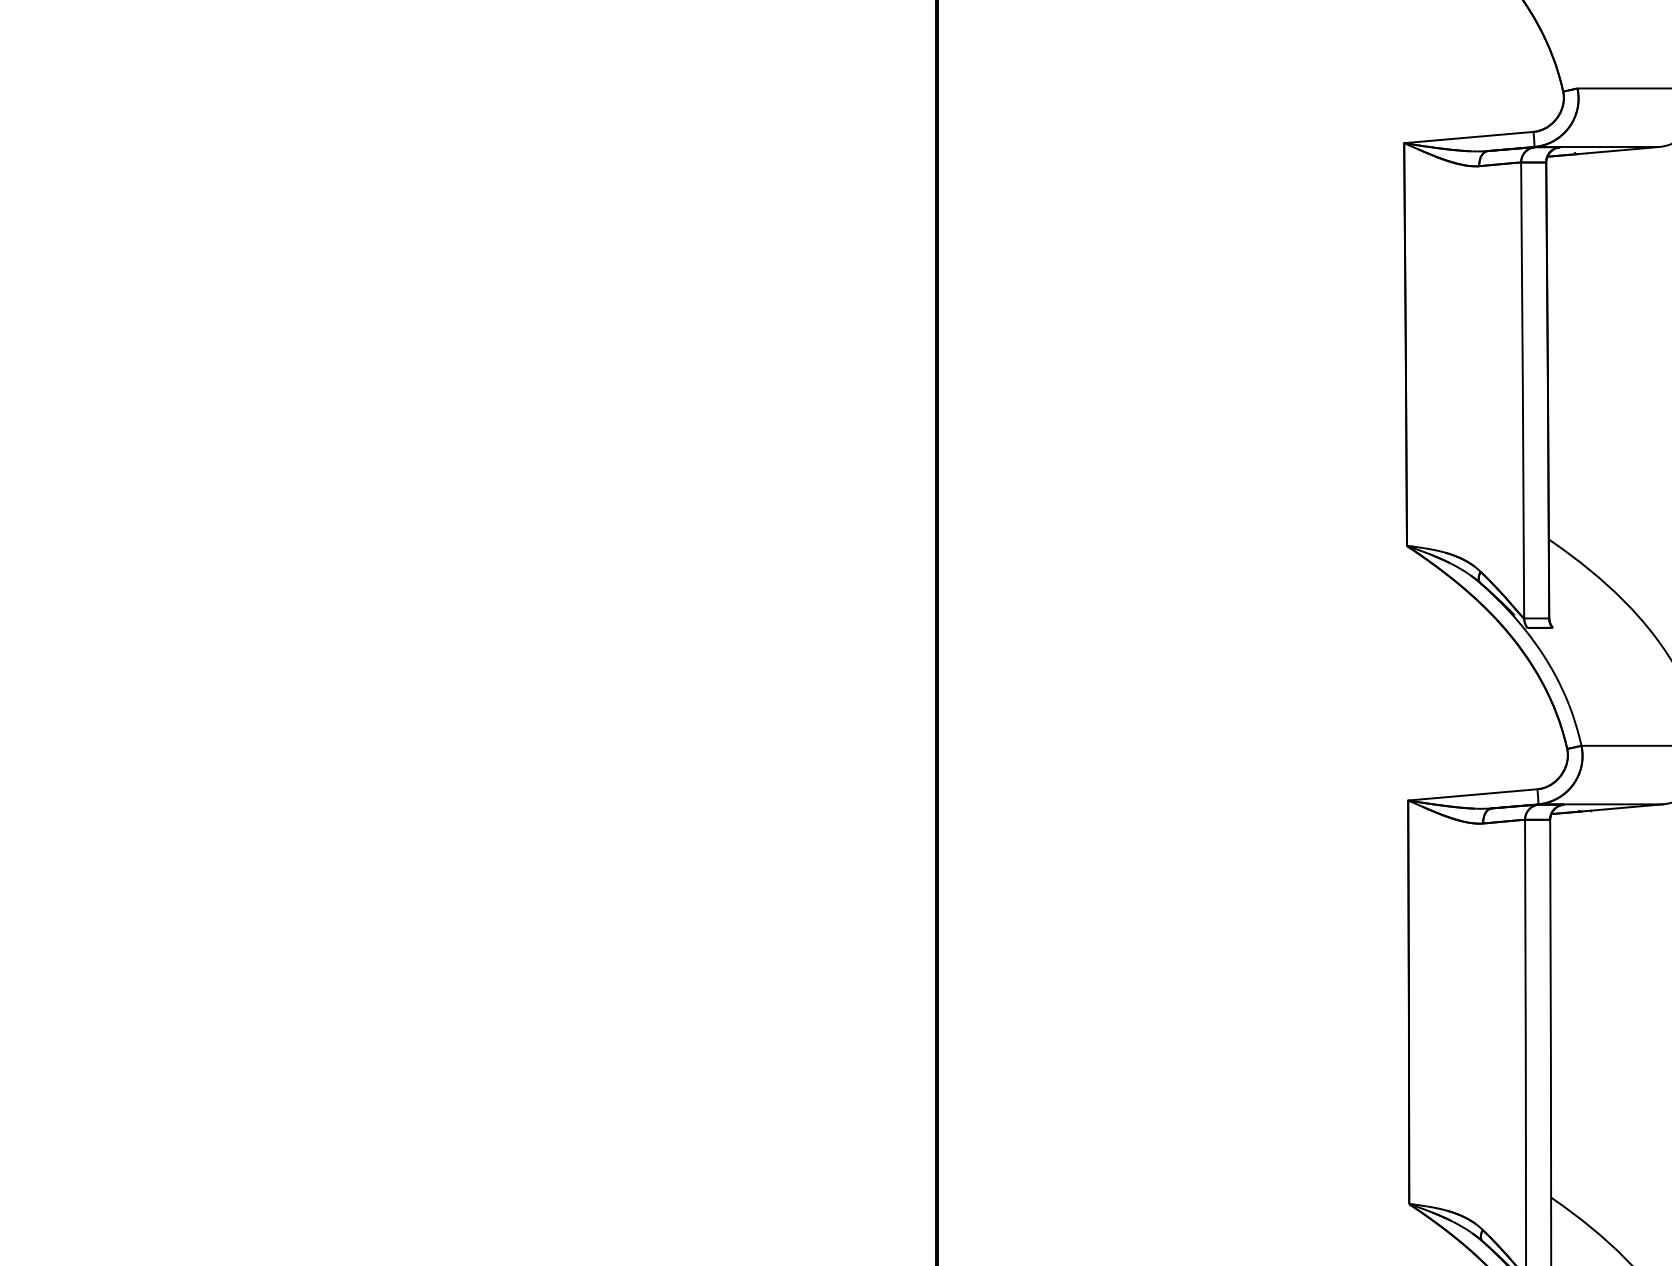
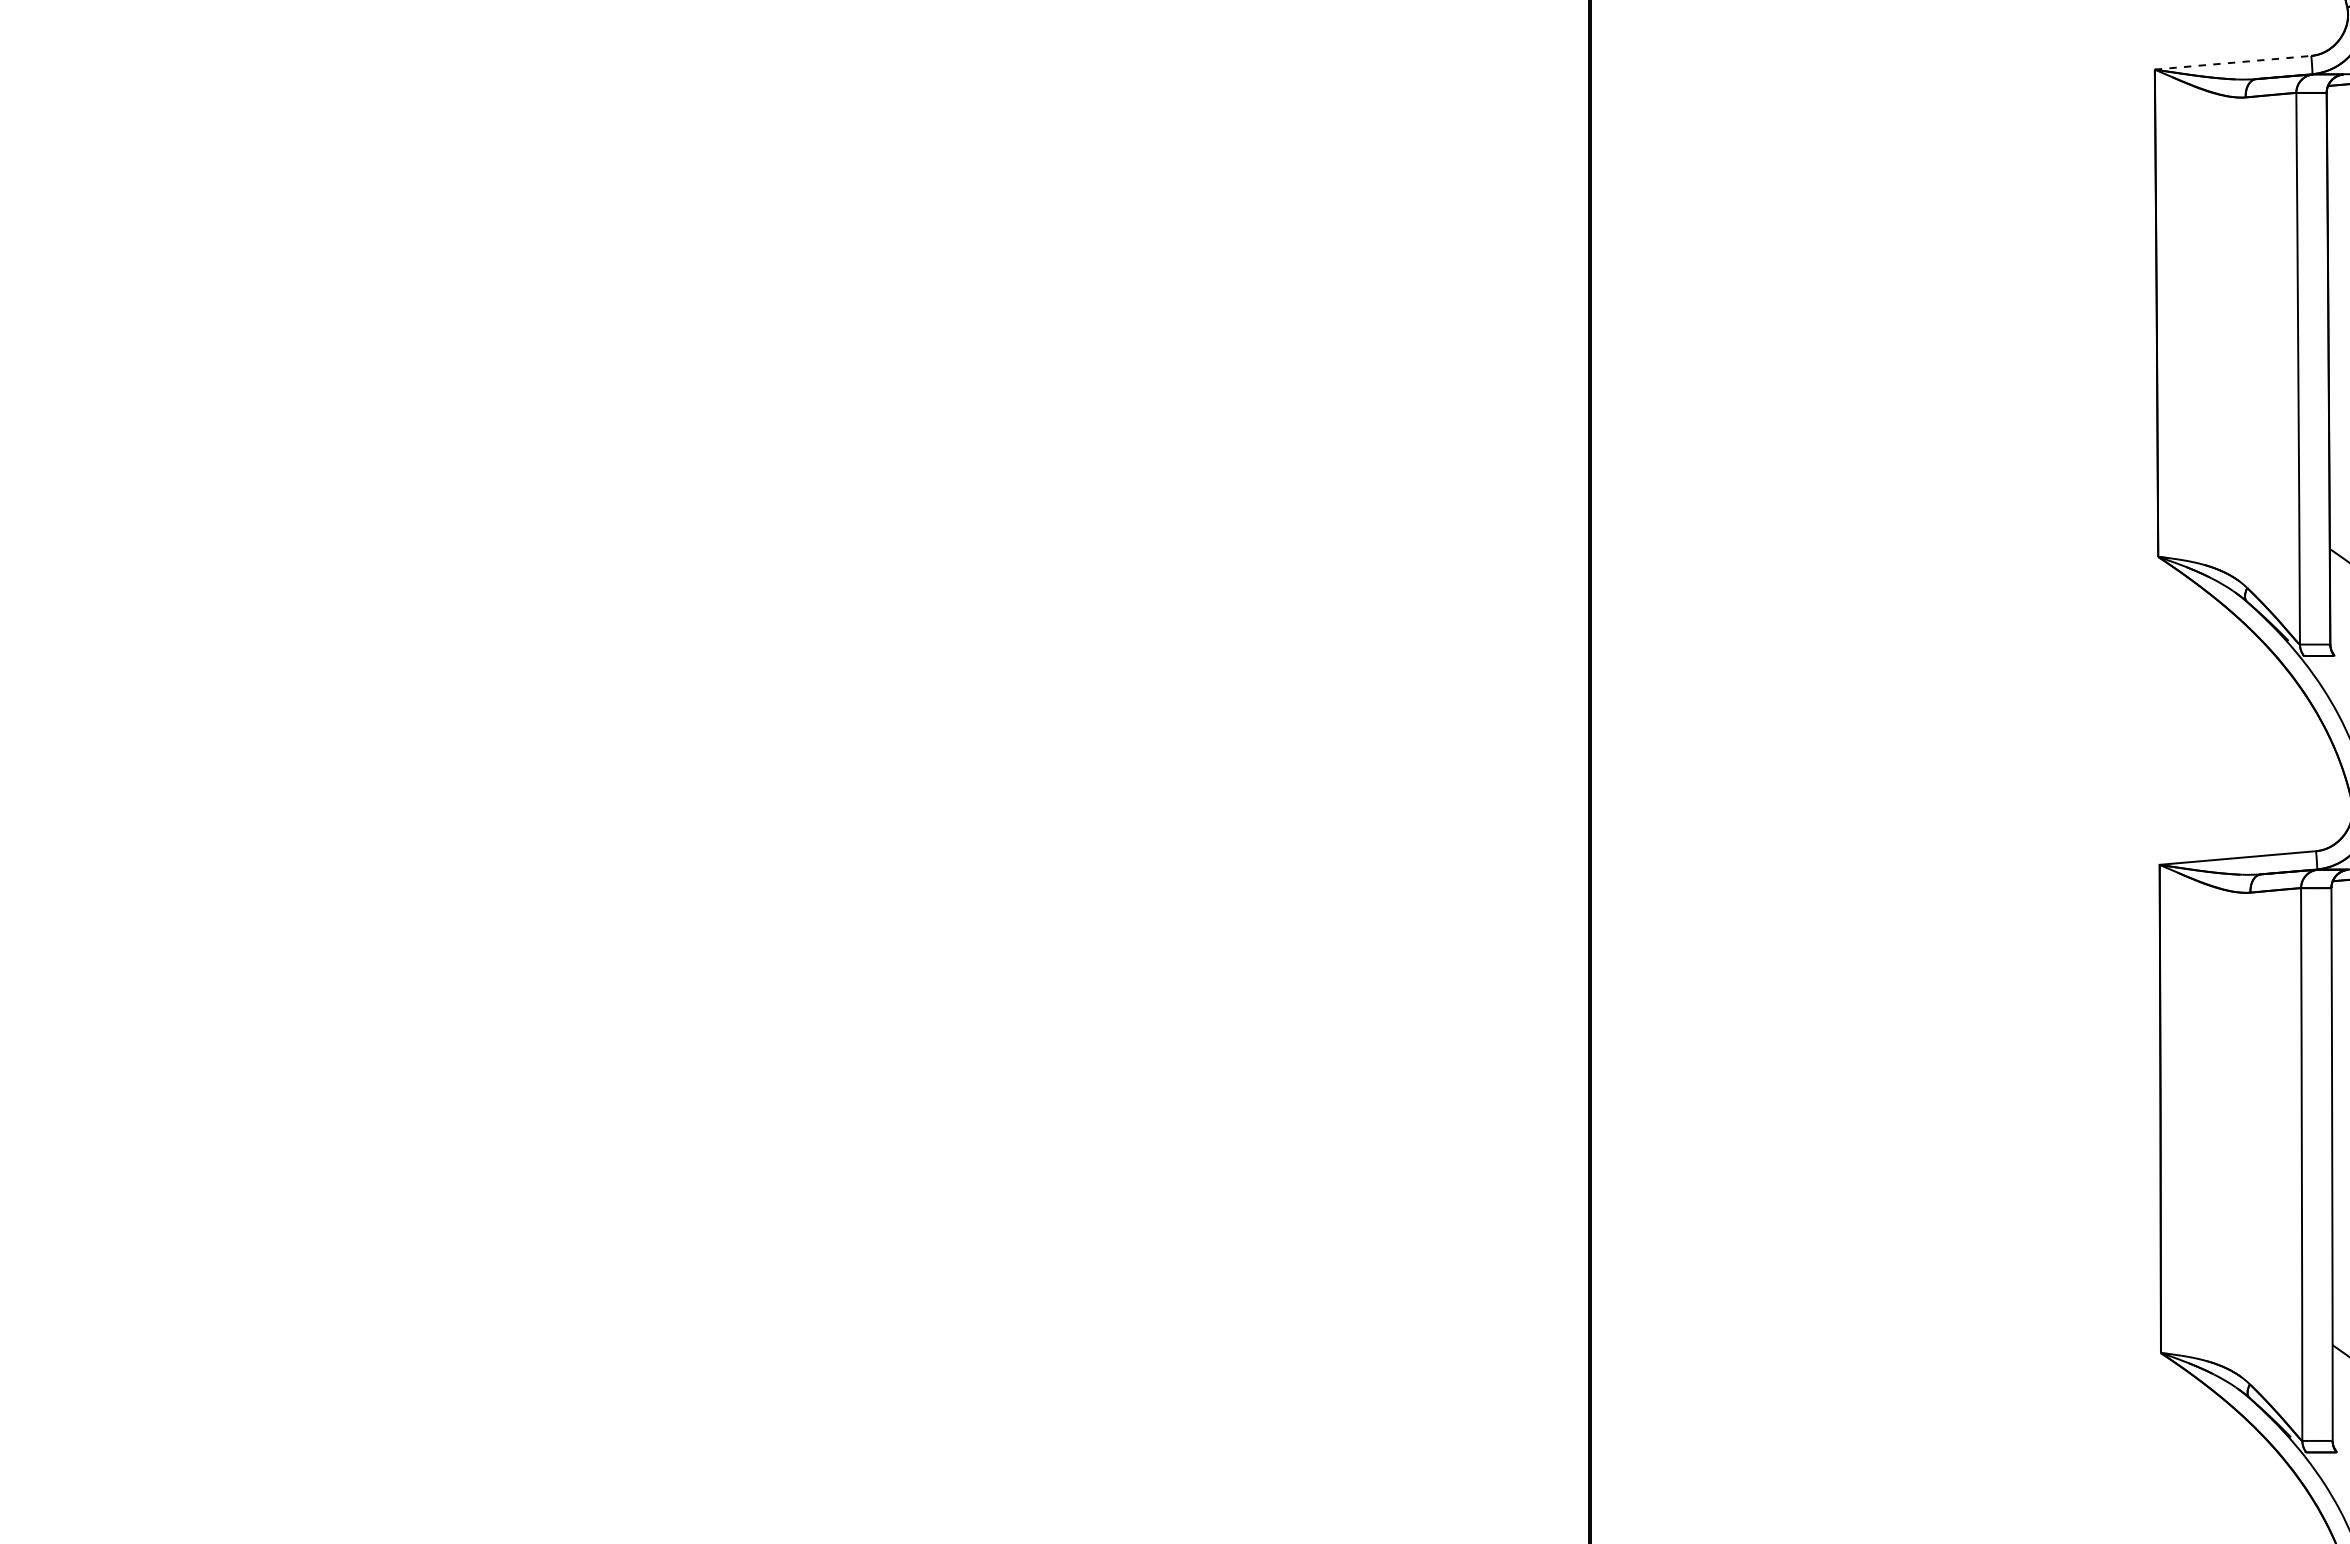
line: (1469, 137) -> (2233, 62), solid -> dashed

